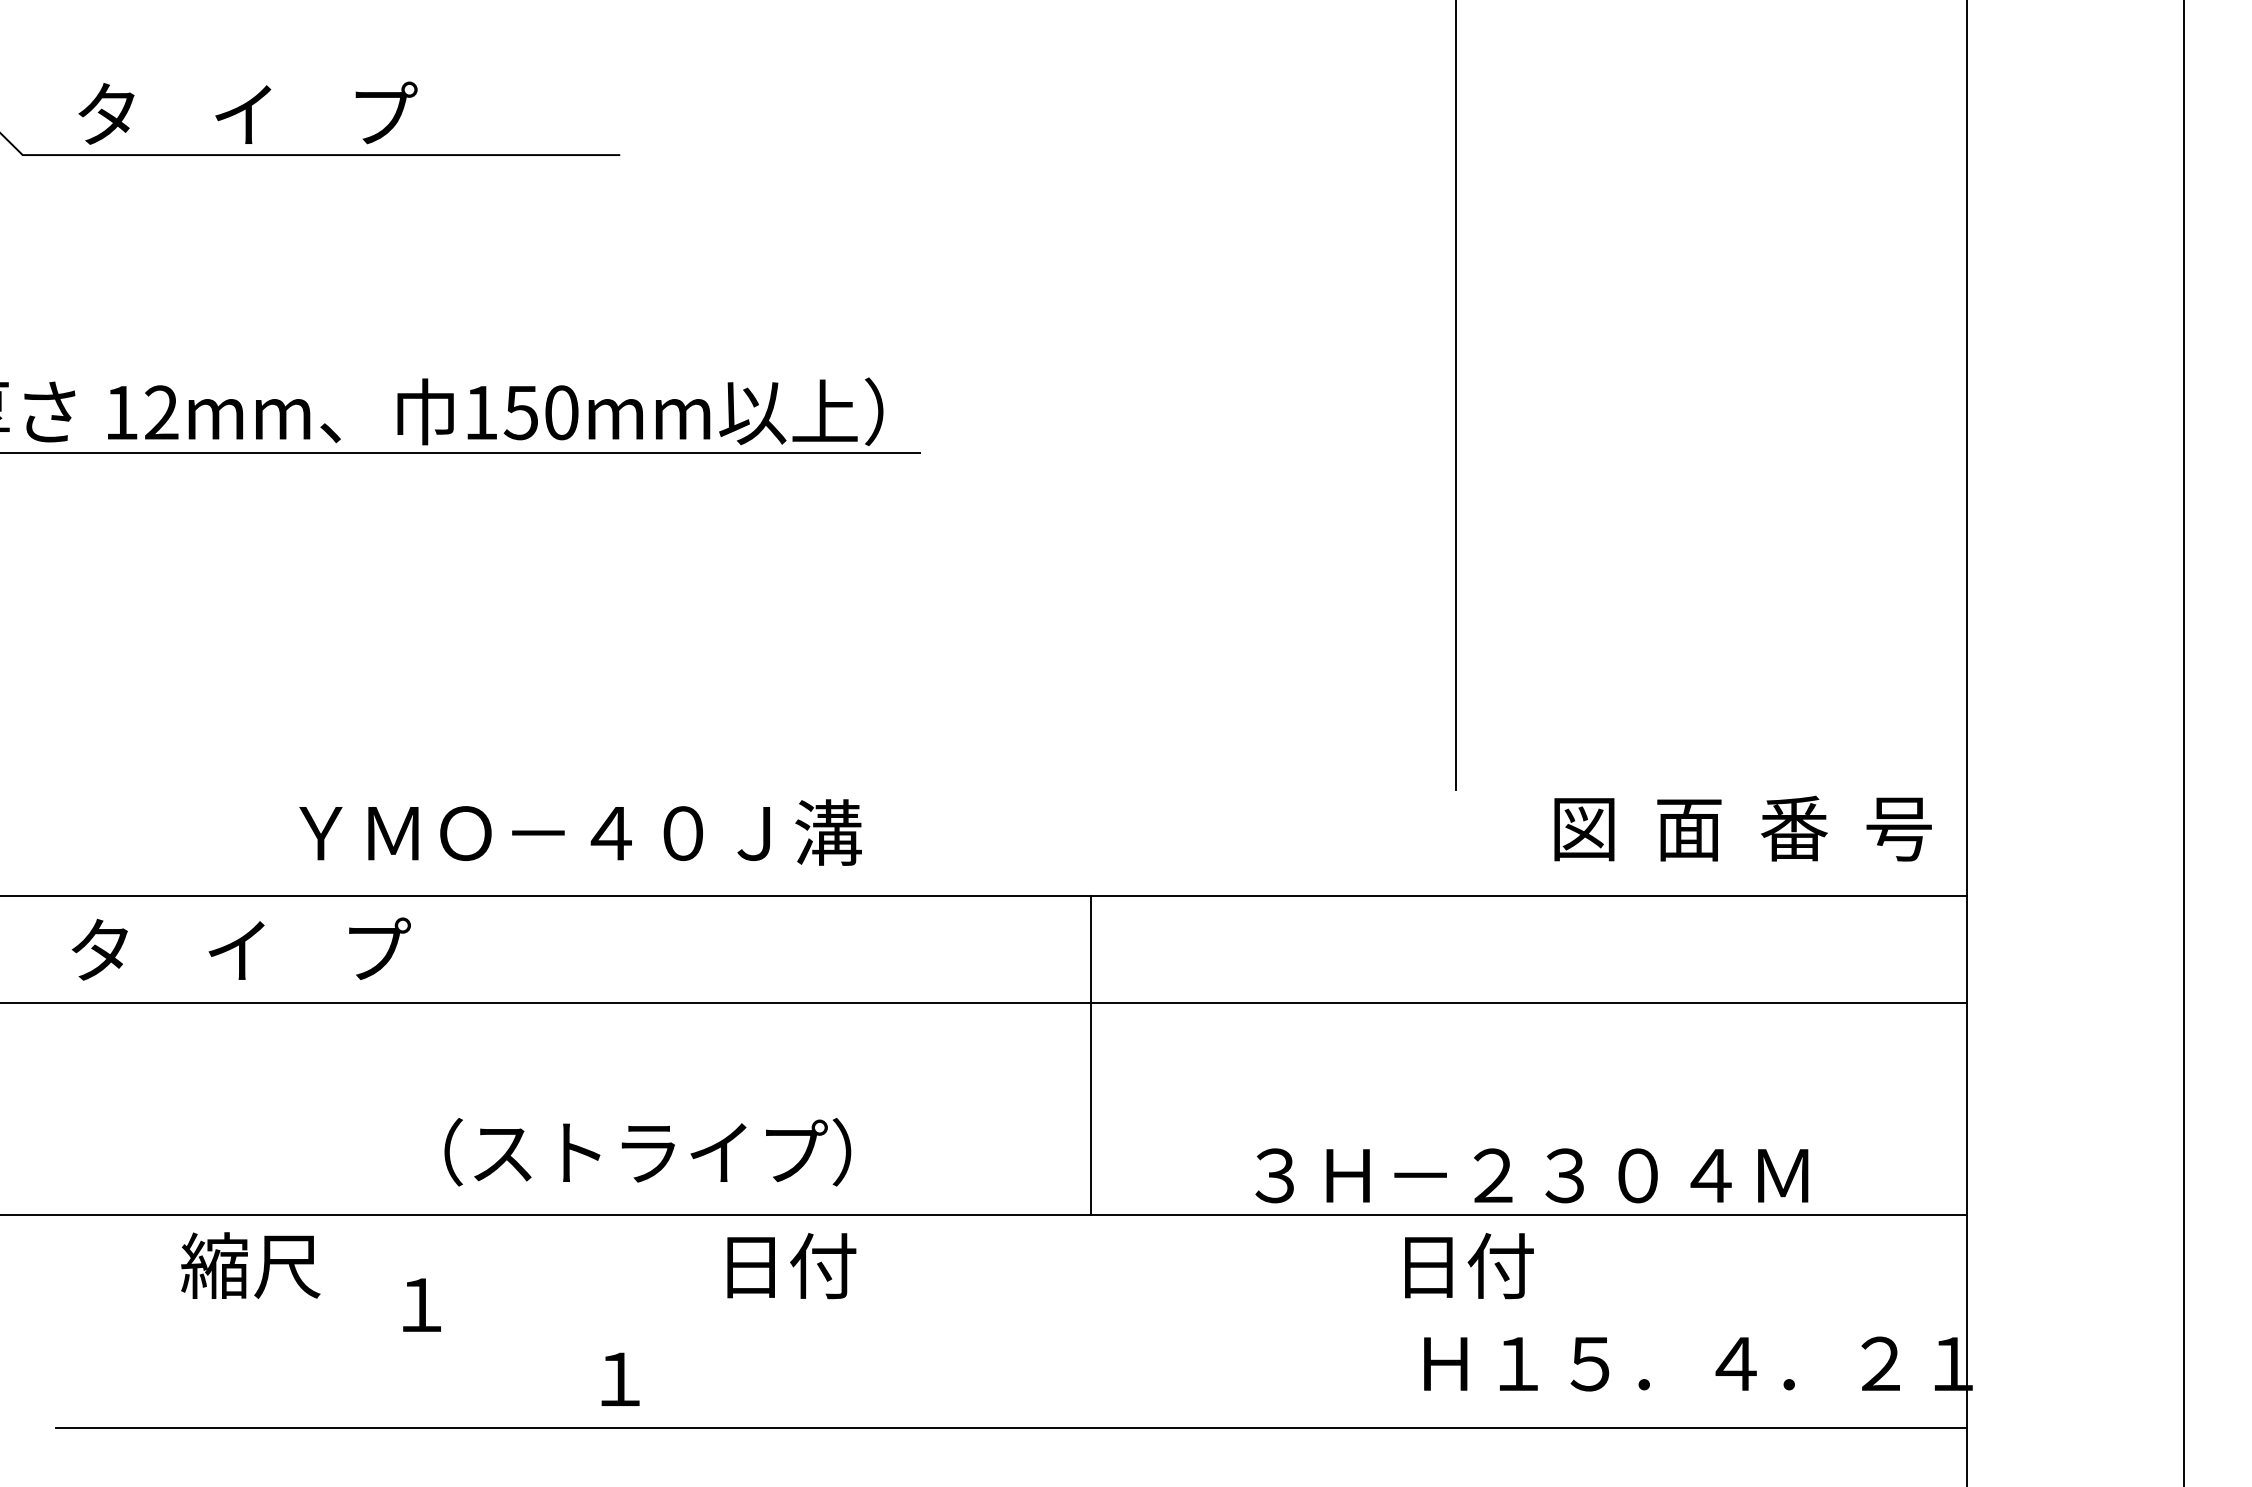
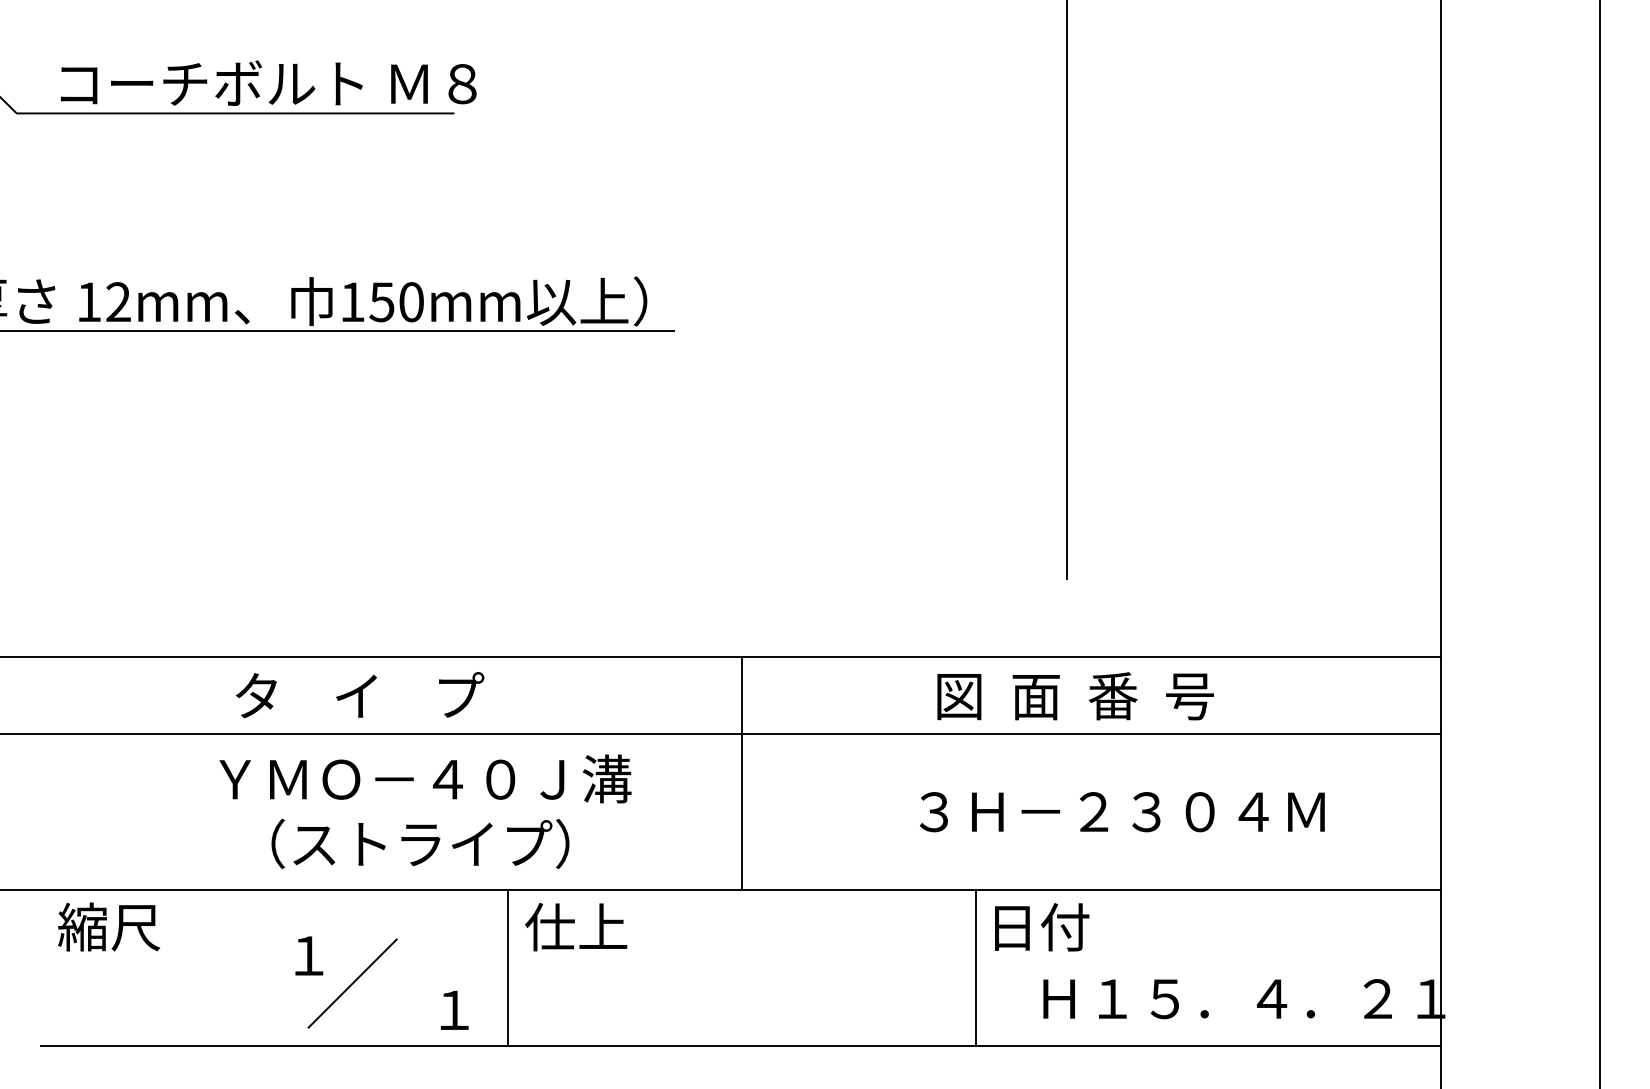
text: (364, 112) -> (267, 82), タ    イ    プ -> コーチボルト Ｍ８
text: (1742, 828) -> (1075, 696), moved
text: (580, 832) -> (425, 778), moved
text: (240, 948) -> (359, 694), moved
line: (1090, 1055) -> (741, 773), moved
text: (647, 1152) -> (420, 844), moved
text: (1531, 1175) -> (1122, 811), moved
text: (250, 1265) -> (108, 926), moved
text: (786, 1265) -> (576, 926), 日付 -> 仕上
text: (1469, 1266) -> (1042, 927), moved
line: (693, 1321) -> (508, 967), added
line: (1331, 1321) -> (975, 967), added
line: (481, 1342) -> (352, 983), added

